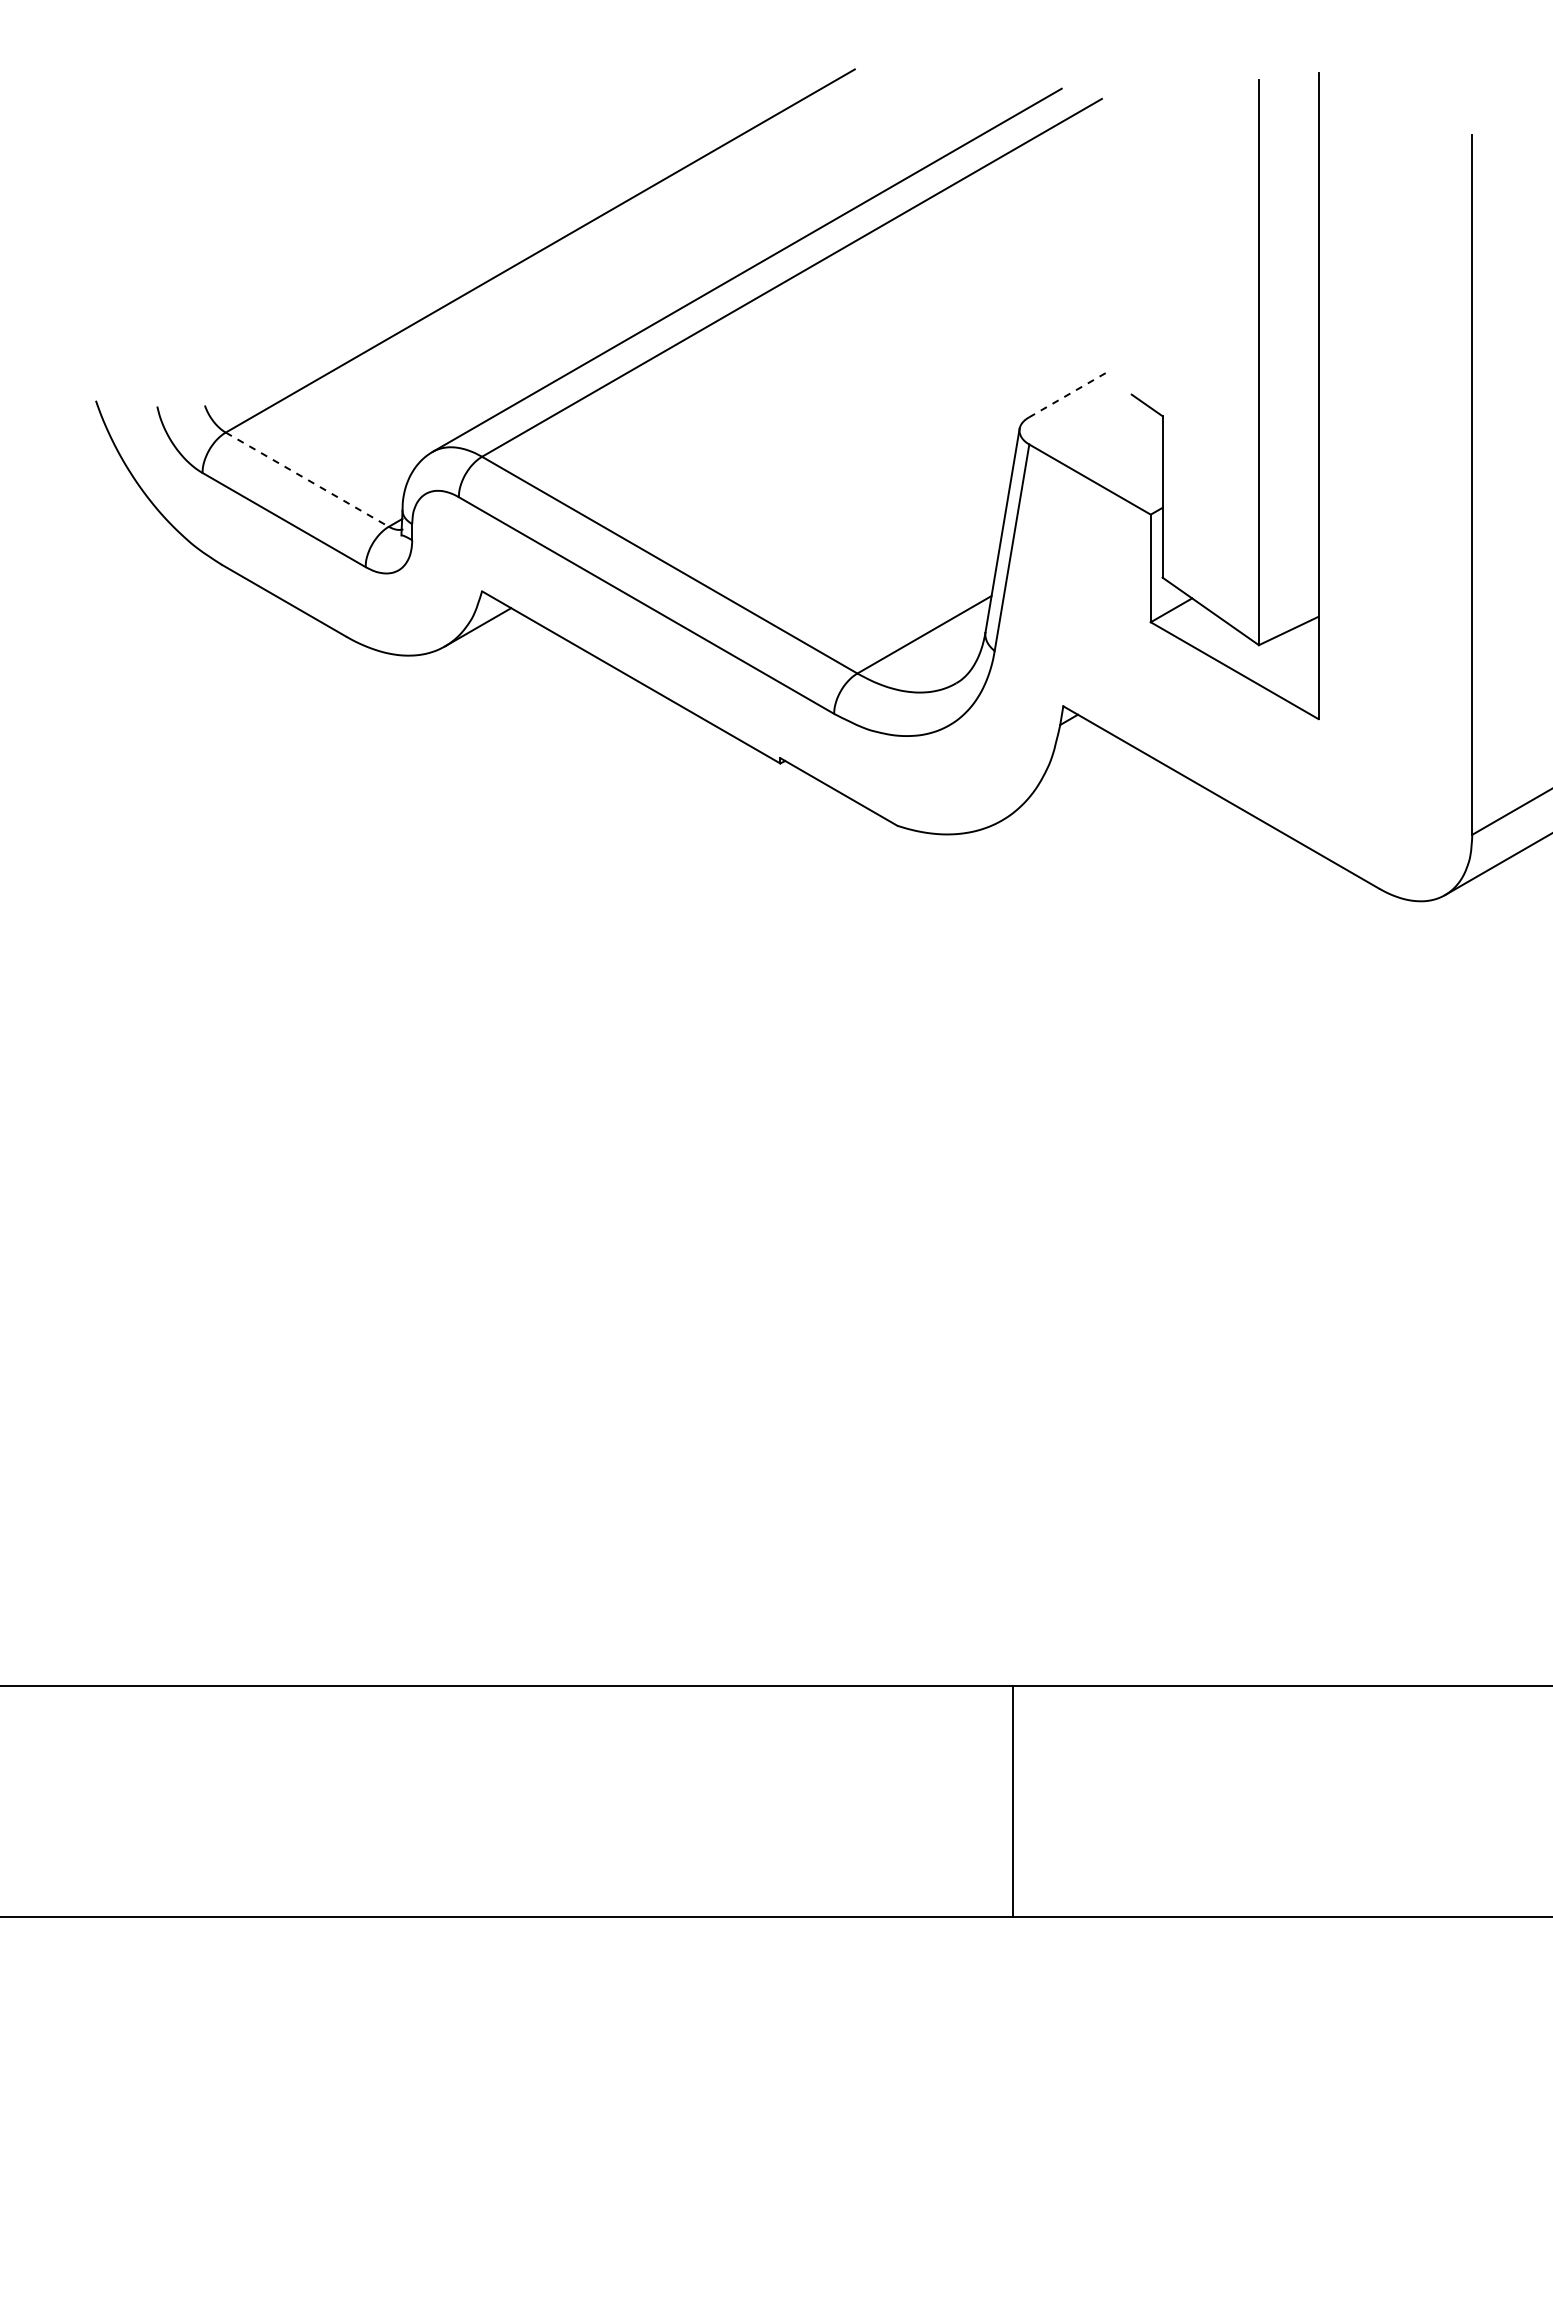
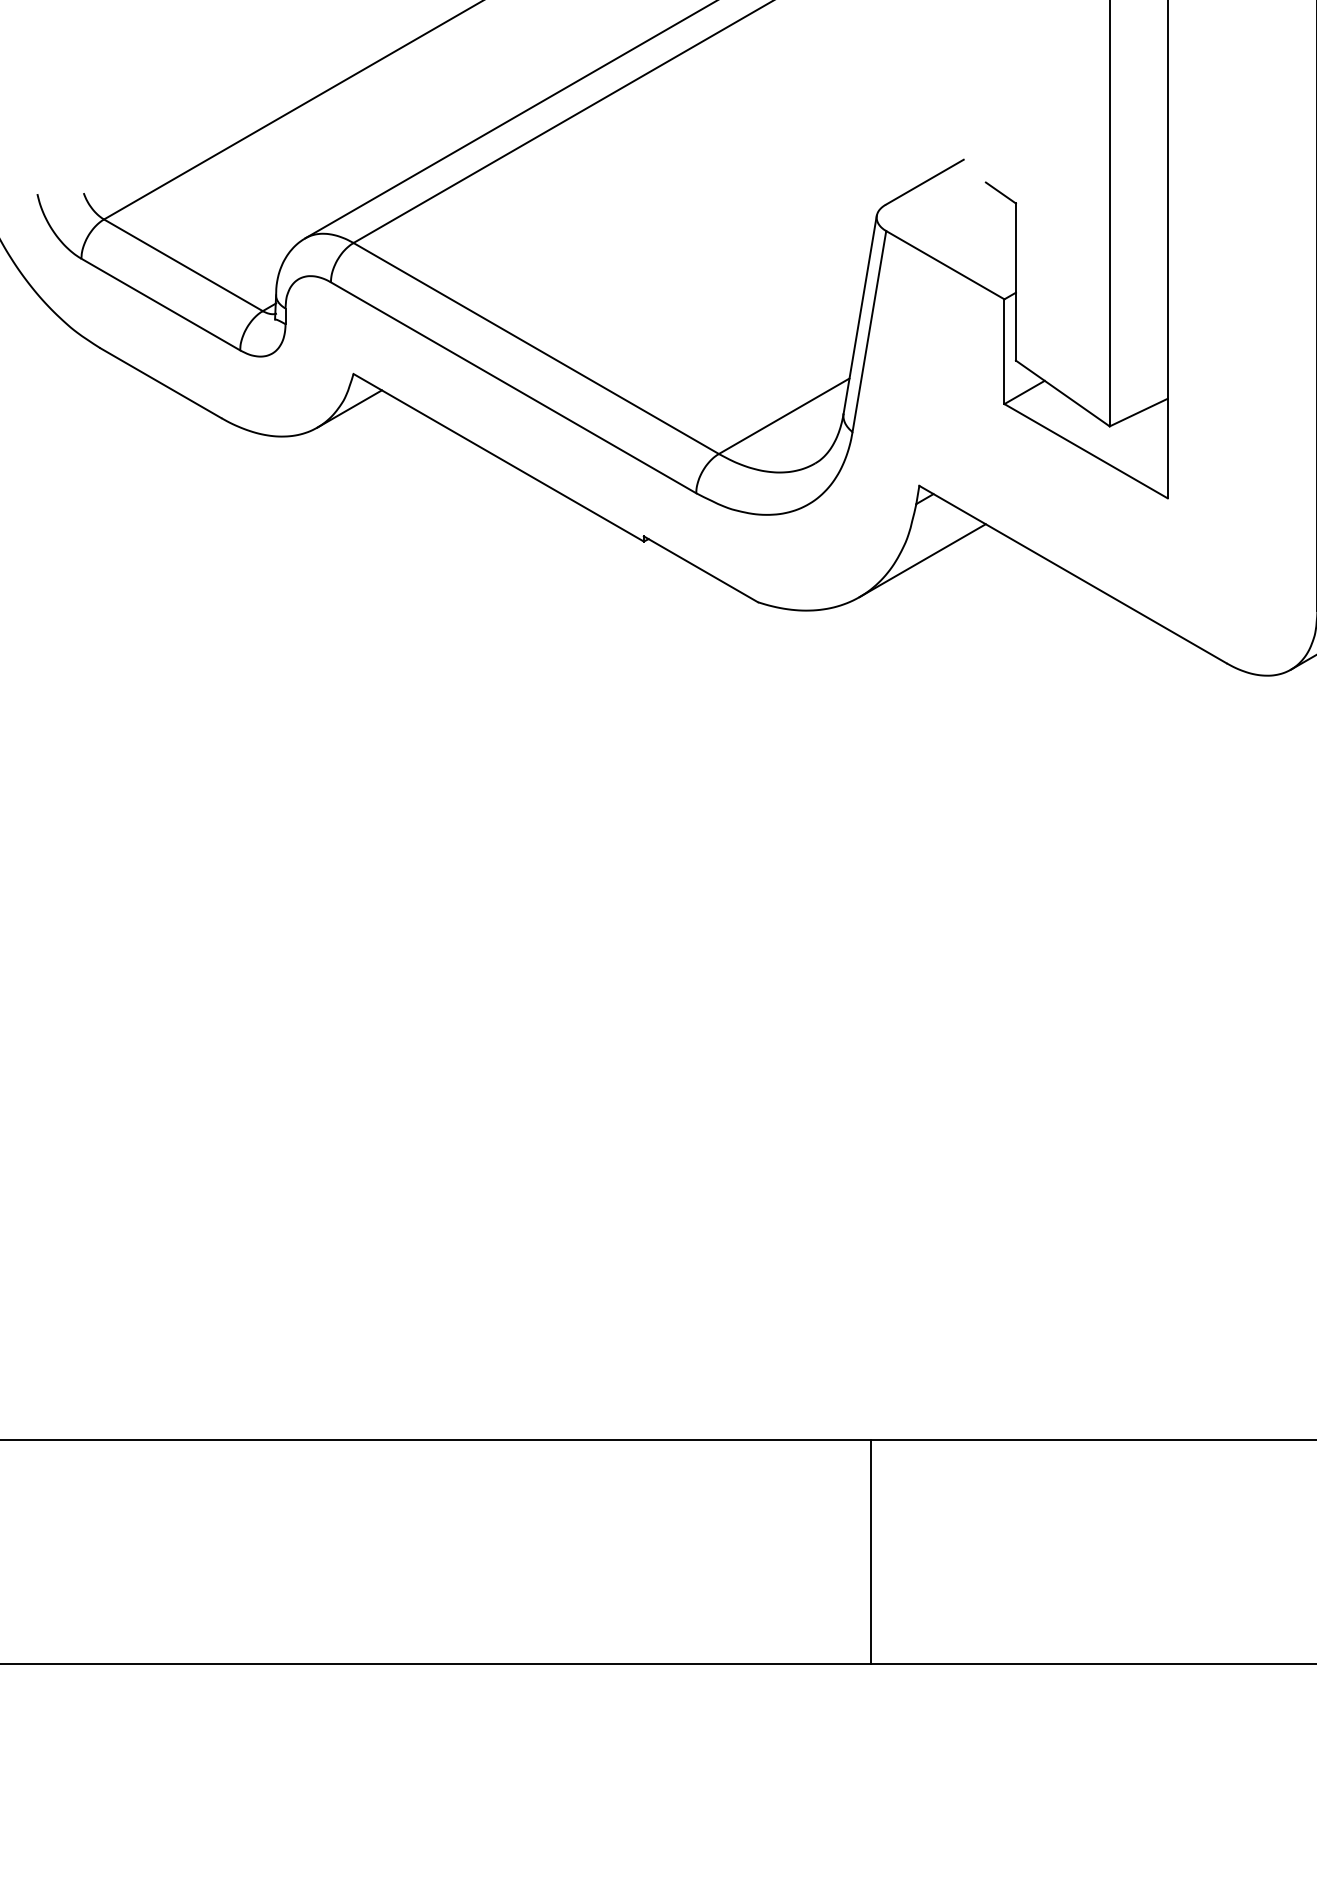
line: (1069, 394) -> (925, 182), dashed -> solid
line: (307, 479) -> (183, 265), dashed -> solid
line: (1066, 782) -> (922, 560), added

